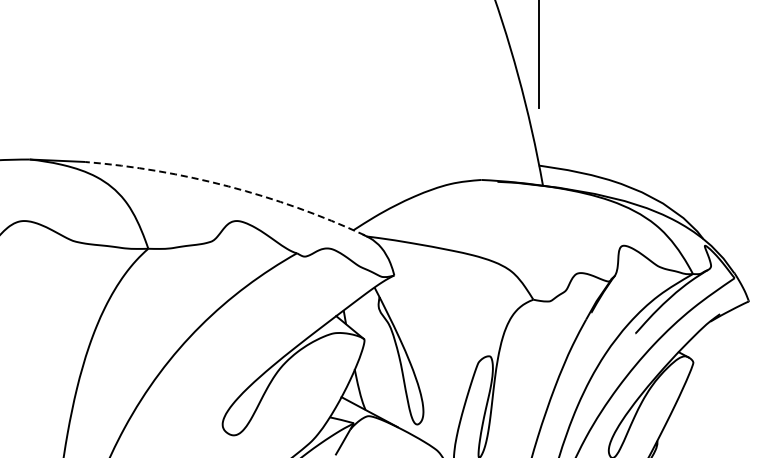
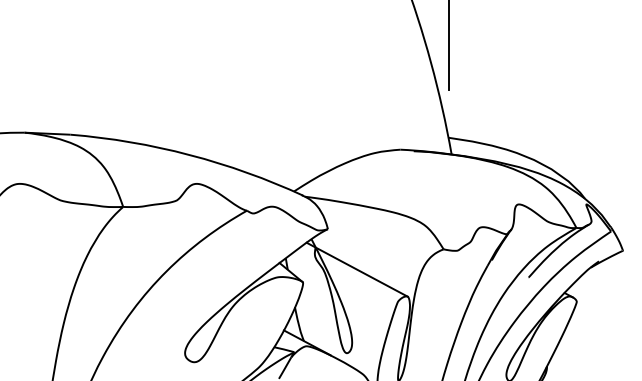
arc: (228, 186) -> (189, 155), dashed -> solid
line: (429, 323) -> (357, 269), added

